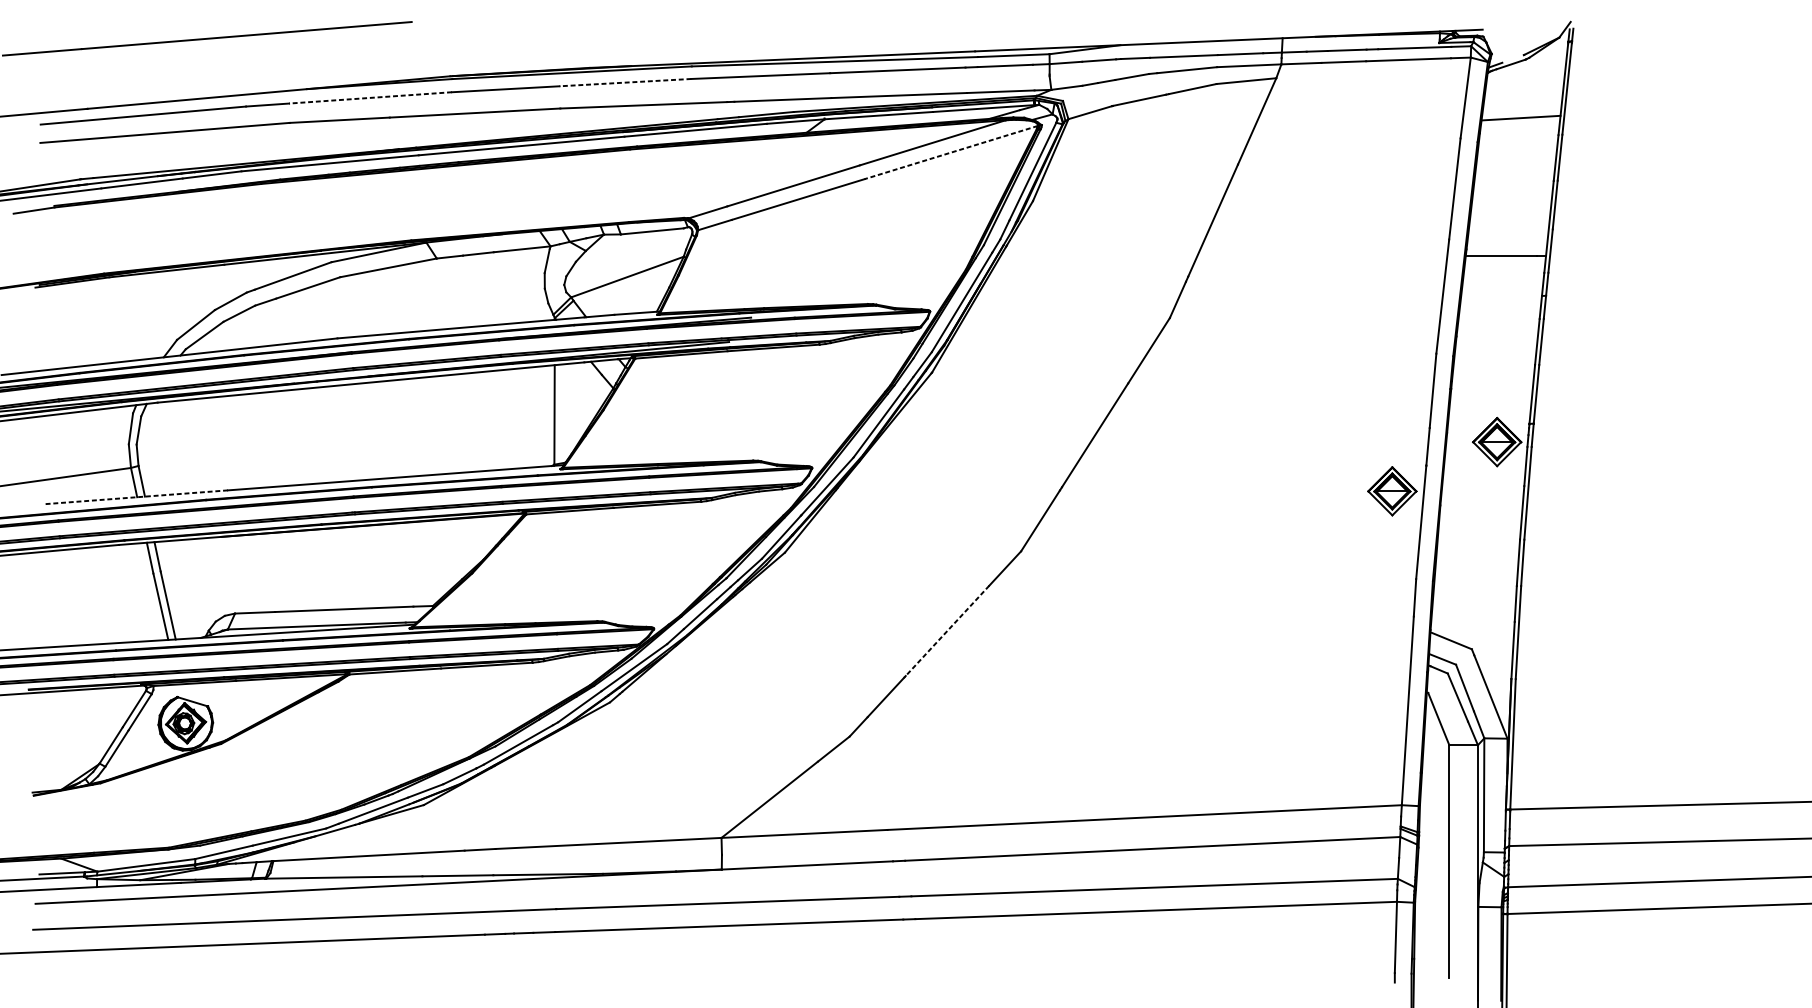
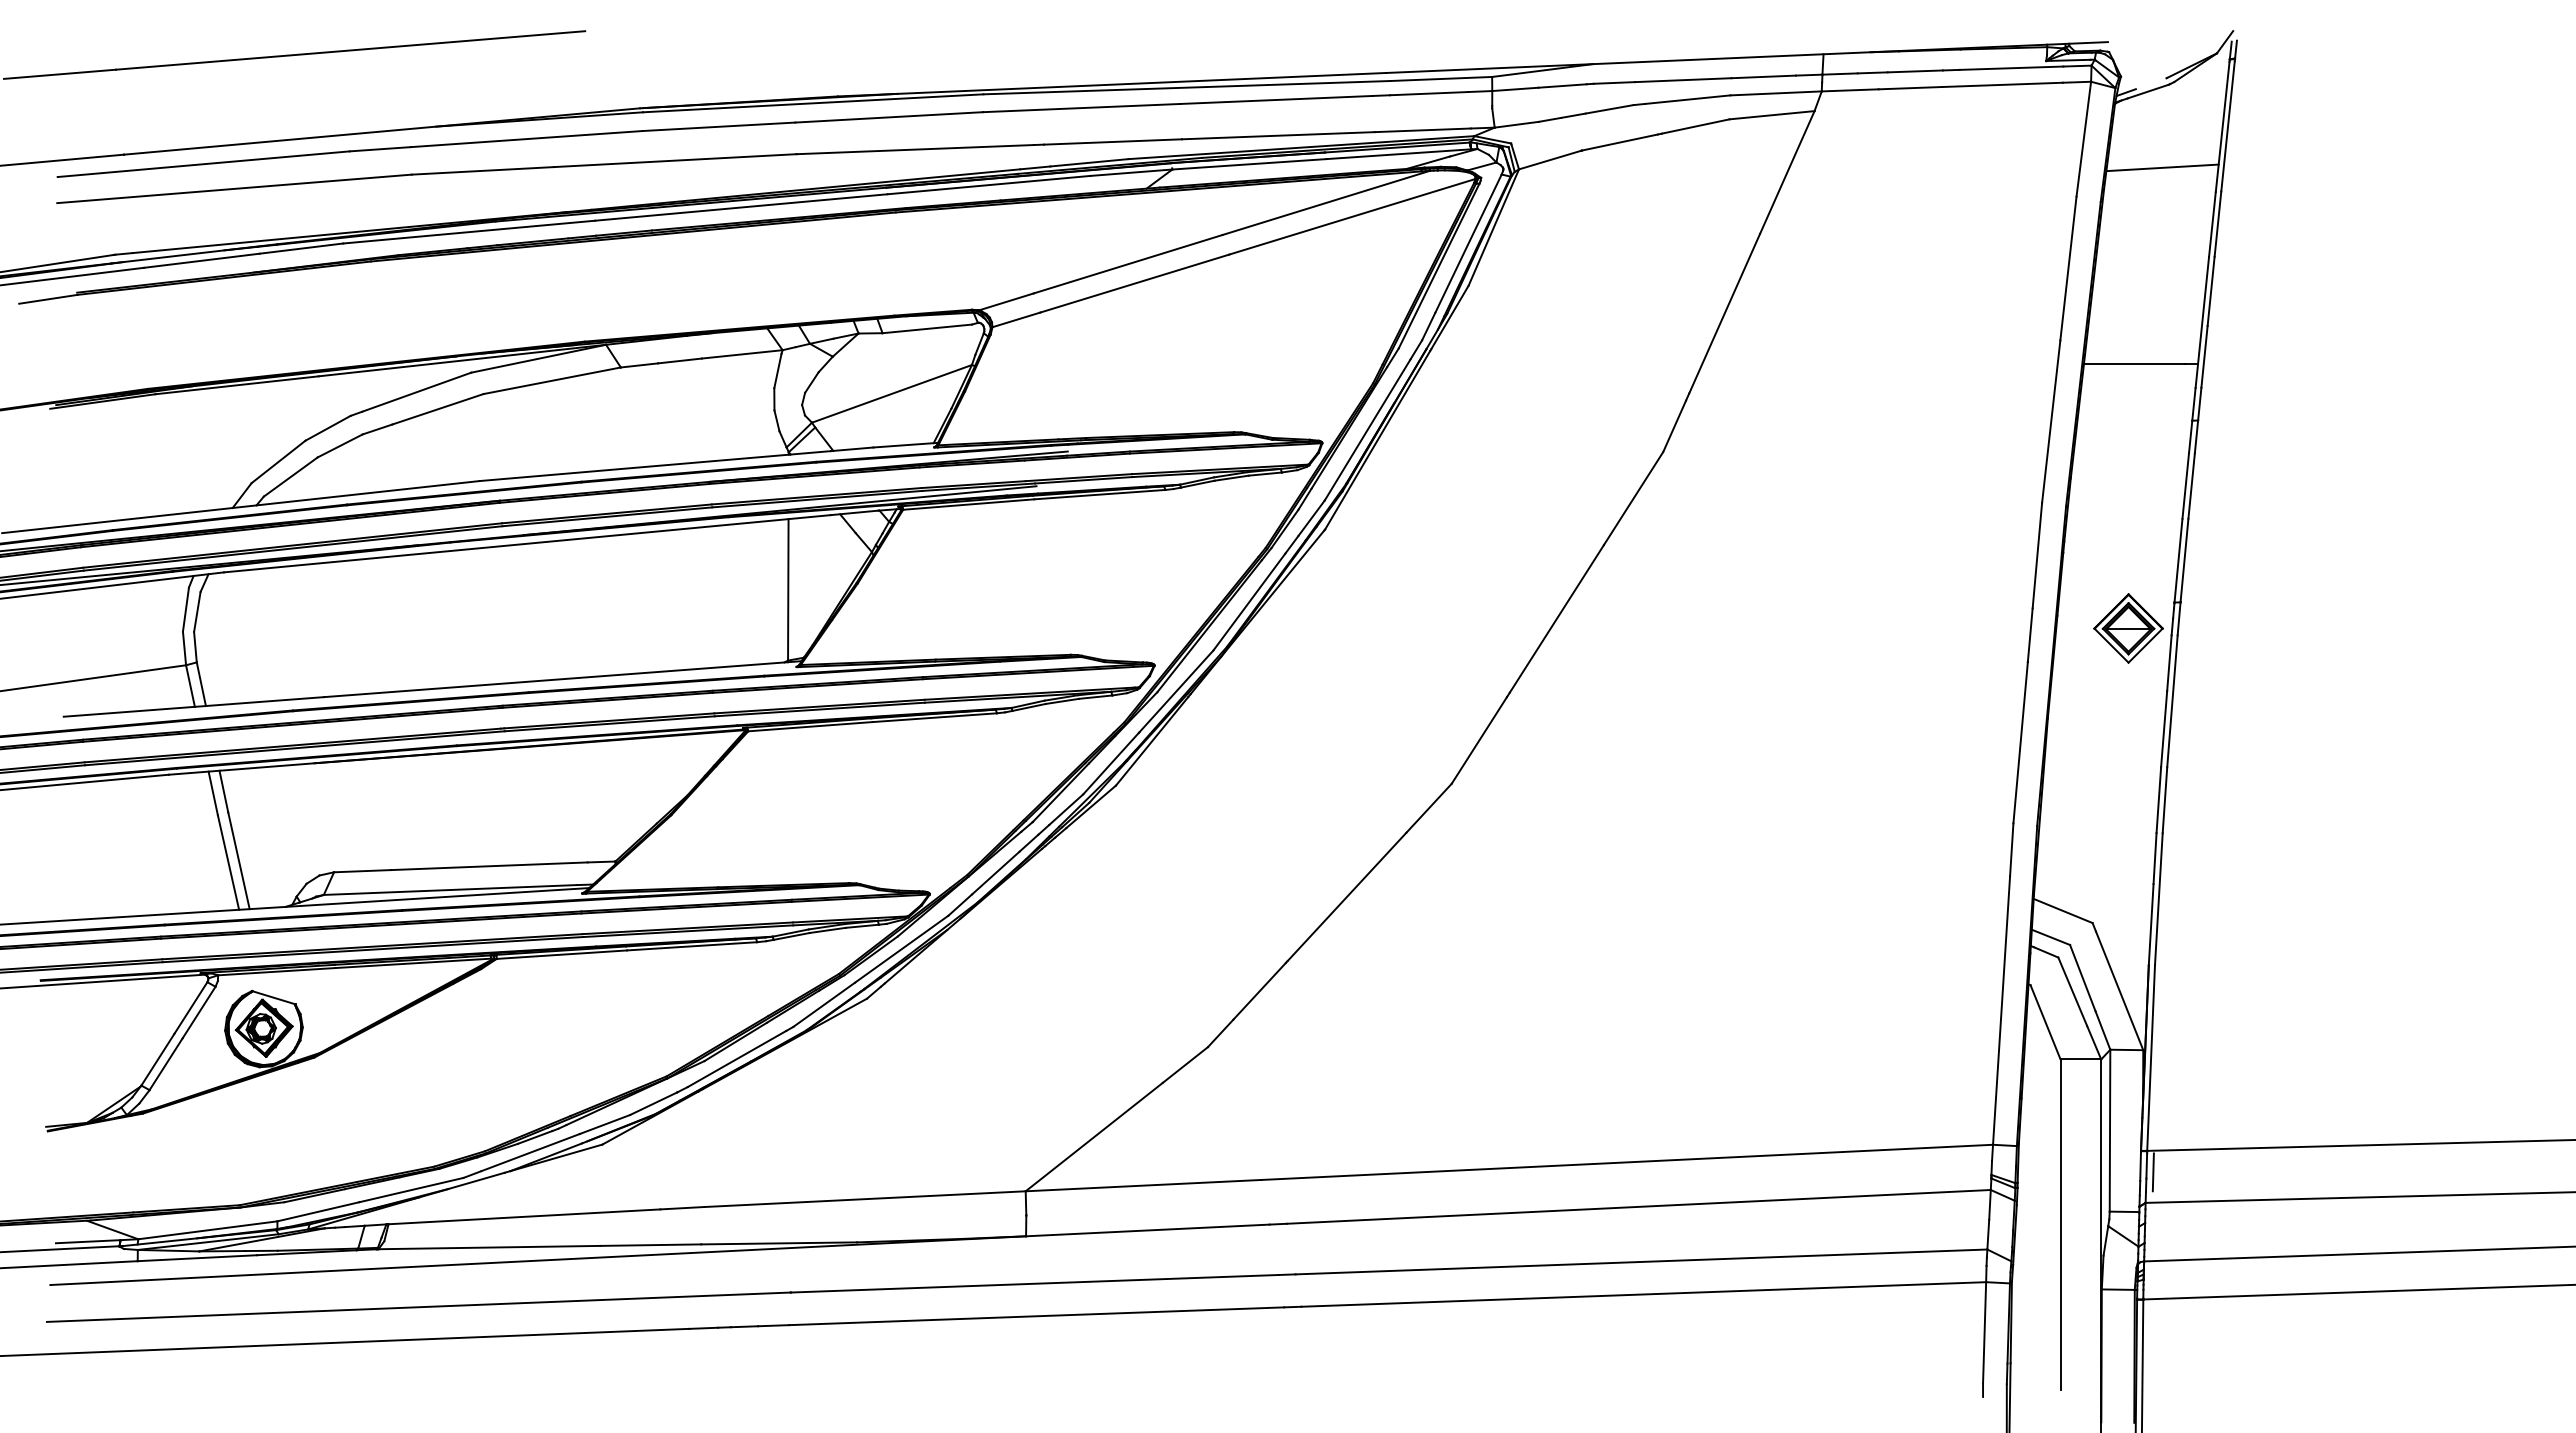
line: (625, 82) -> (889, 117), dashed -> solid
line: (370, 98) -> (526, 139), dashed -> solid
line: (951, 152) -> (1352, 216), dashed -> solid
part: (1392, 491) -> (1979, 698), removed
line: (136, 496) -> (193, 706), dashed -> solid
line: (947, 630) -> (1347, 896), dashed -> solid
line: (1514, 824) -> (2152, 1172), added

